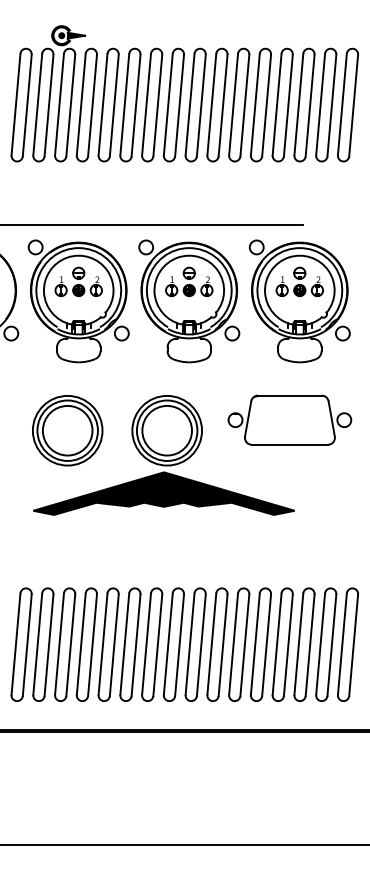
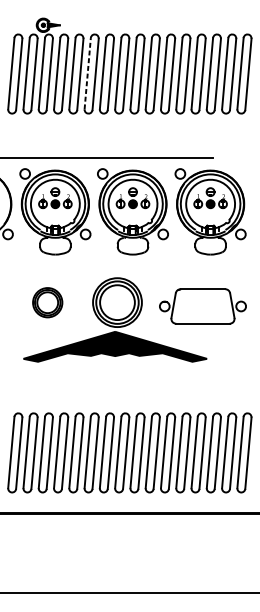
line: (124, 104) -> (87, 73), solid -> dashed
part: (289, 419) -> (202, 306), moved
part: (67, 430) -> (47, 302), size x0.6

